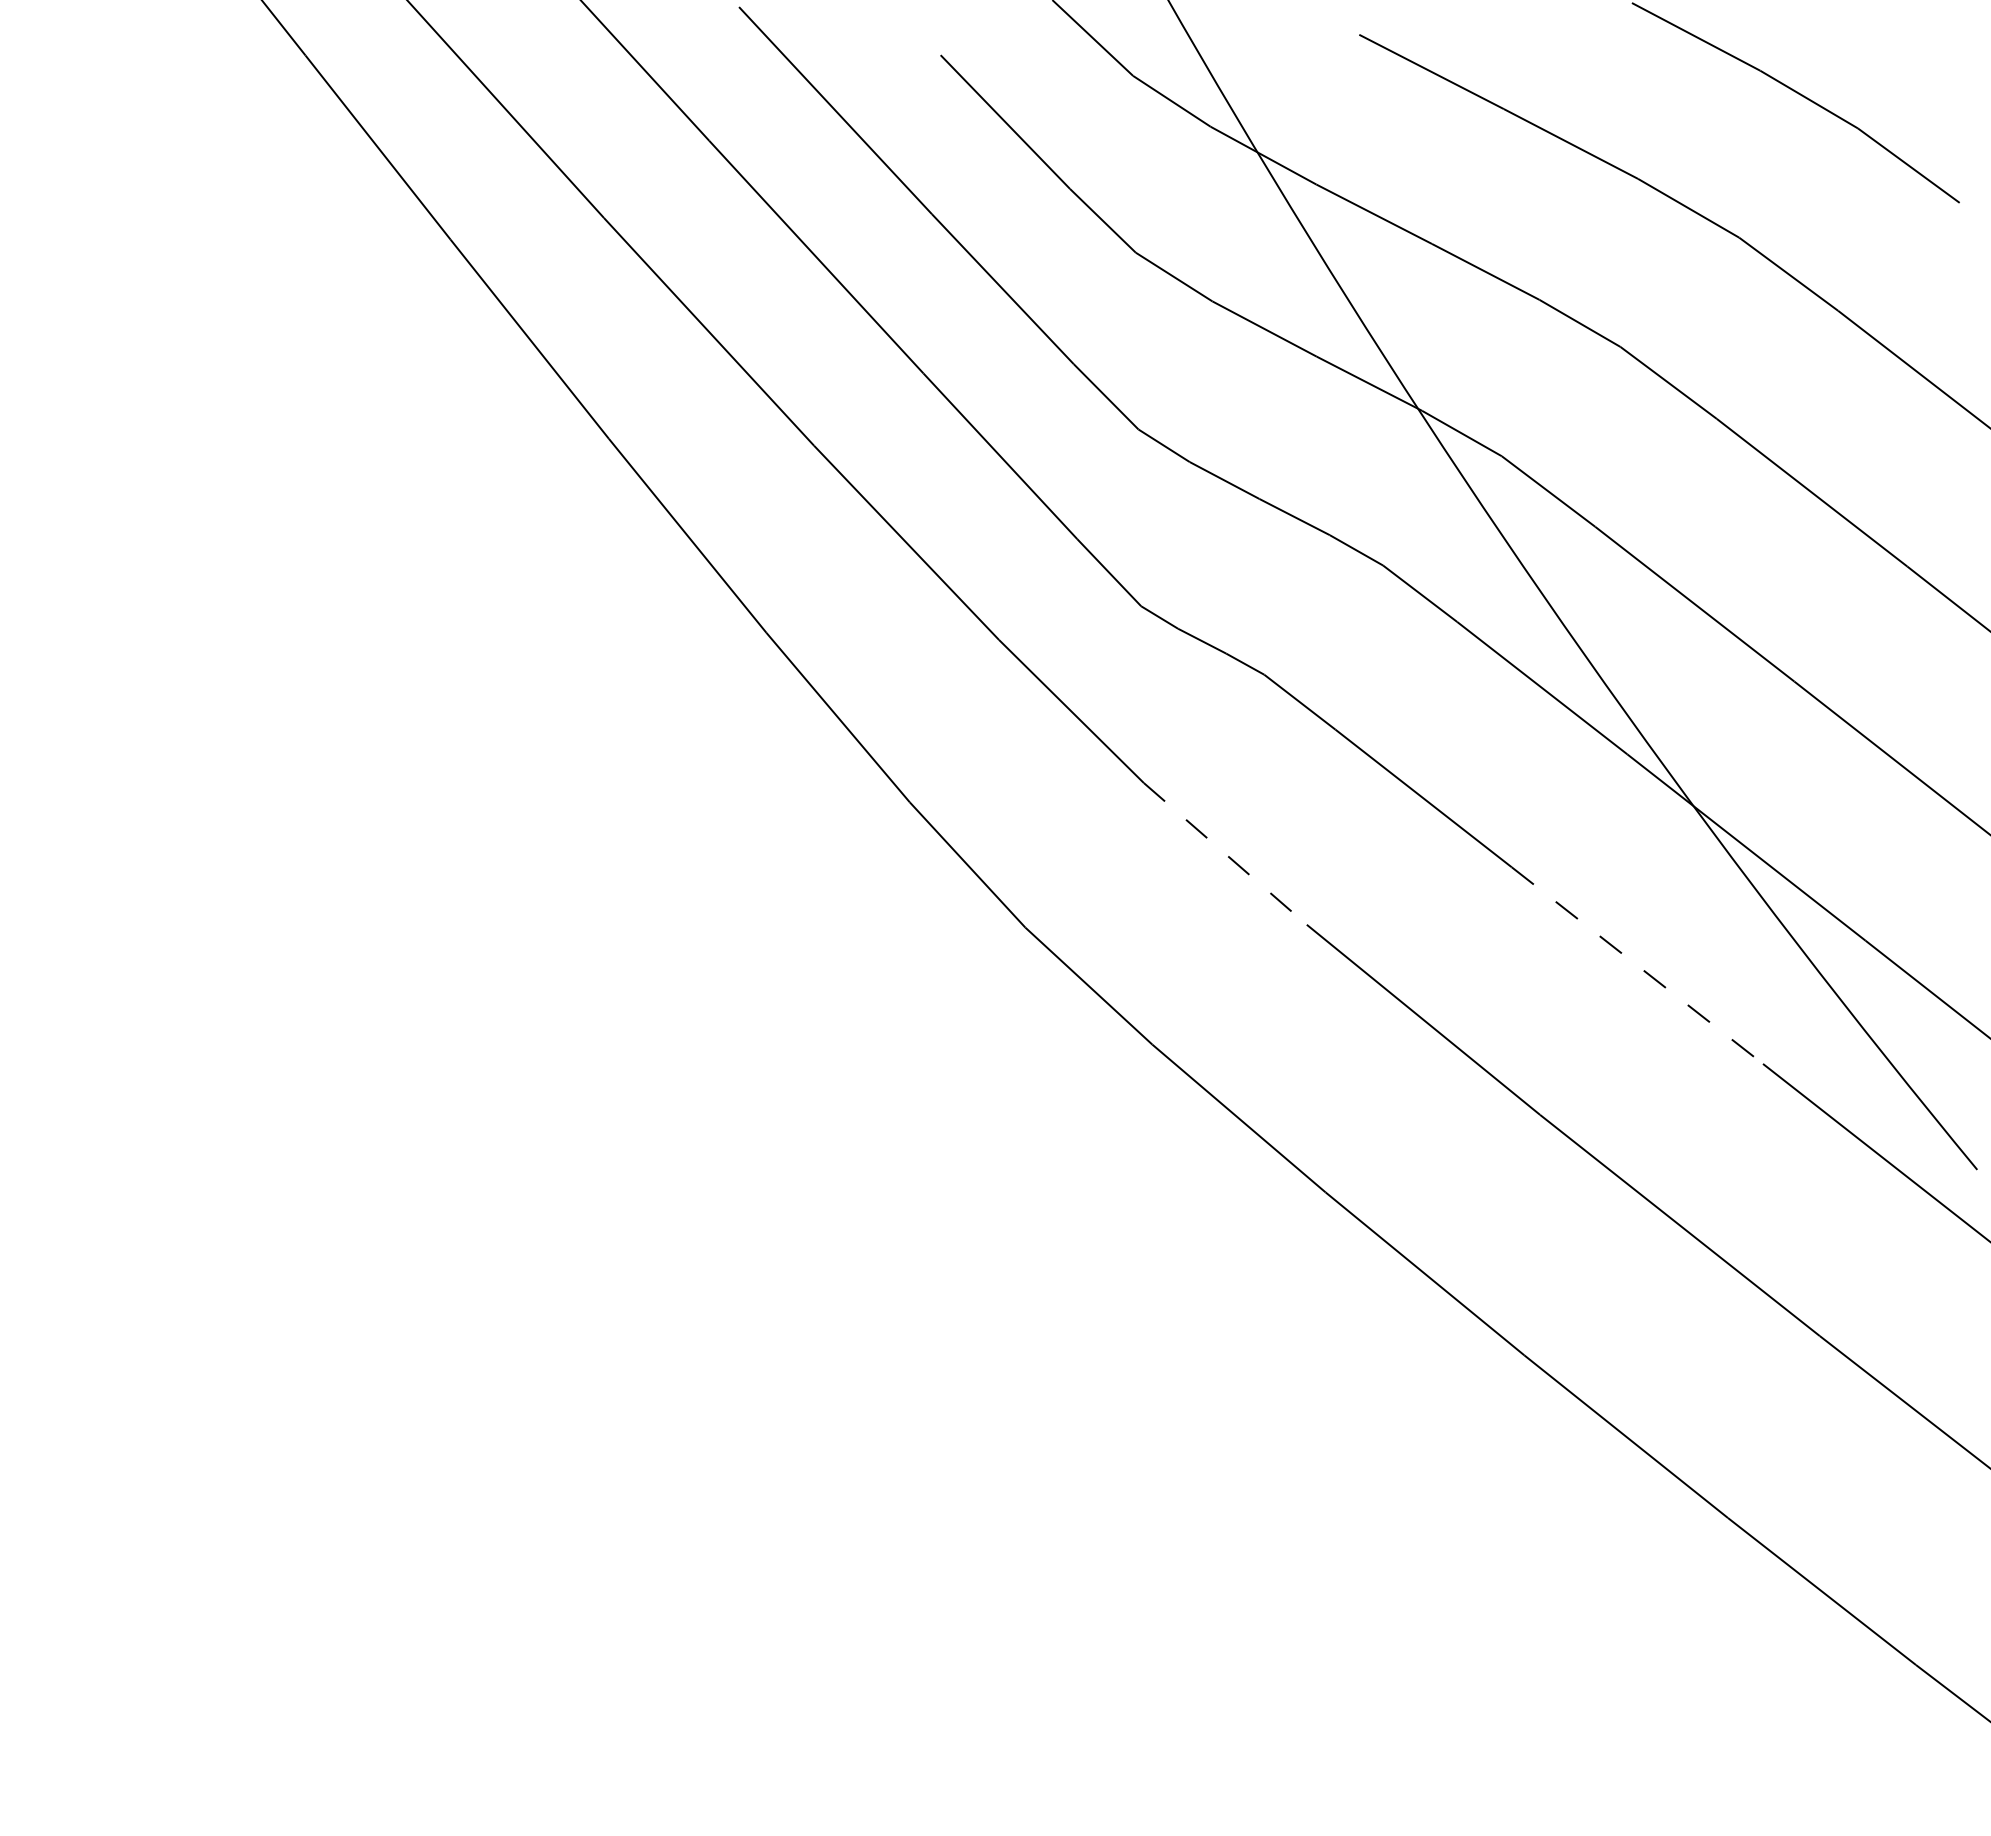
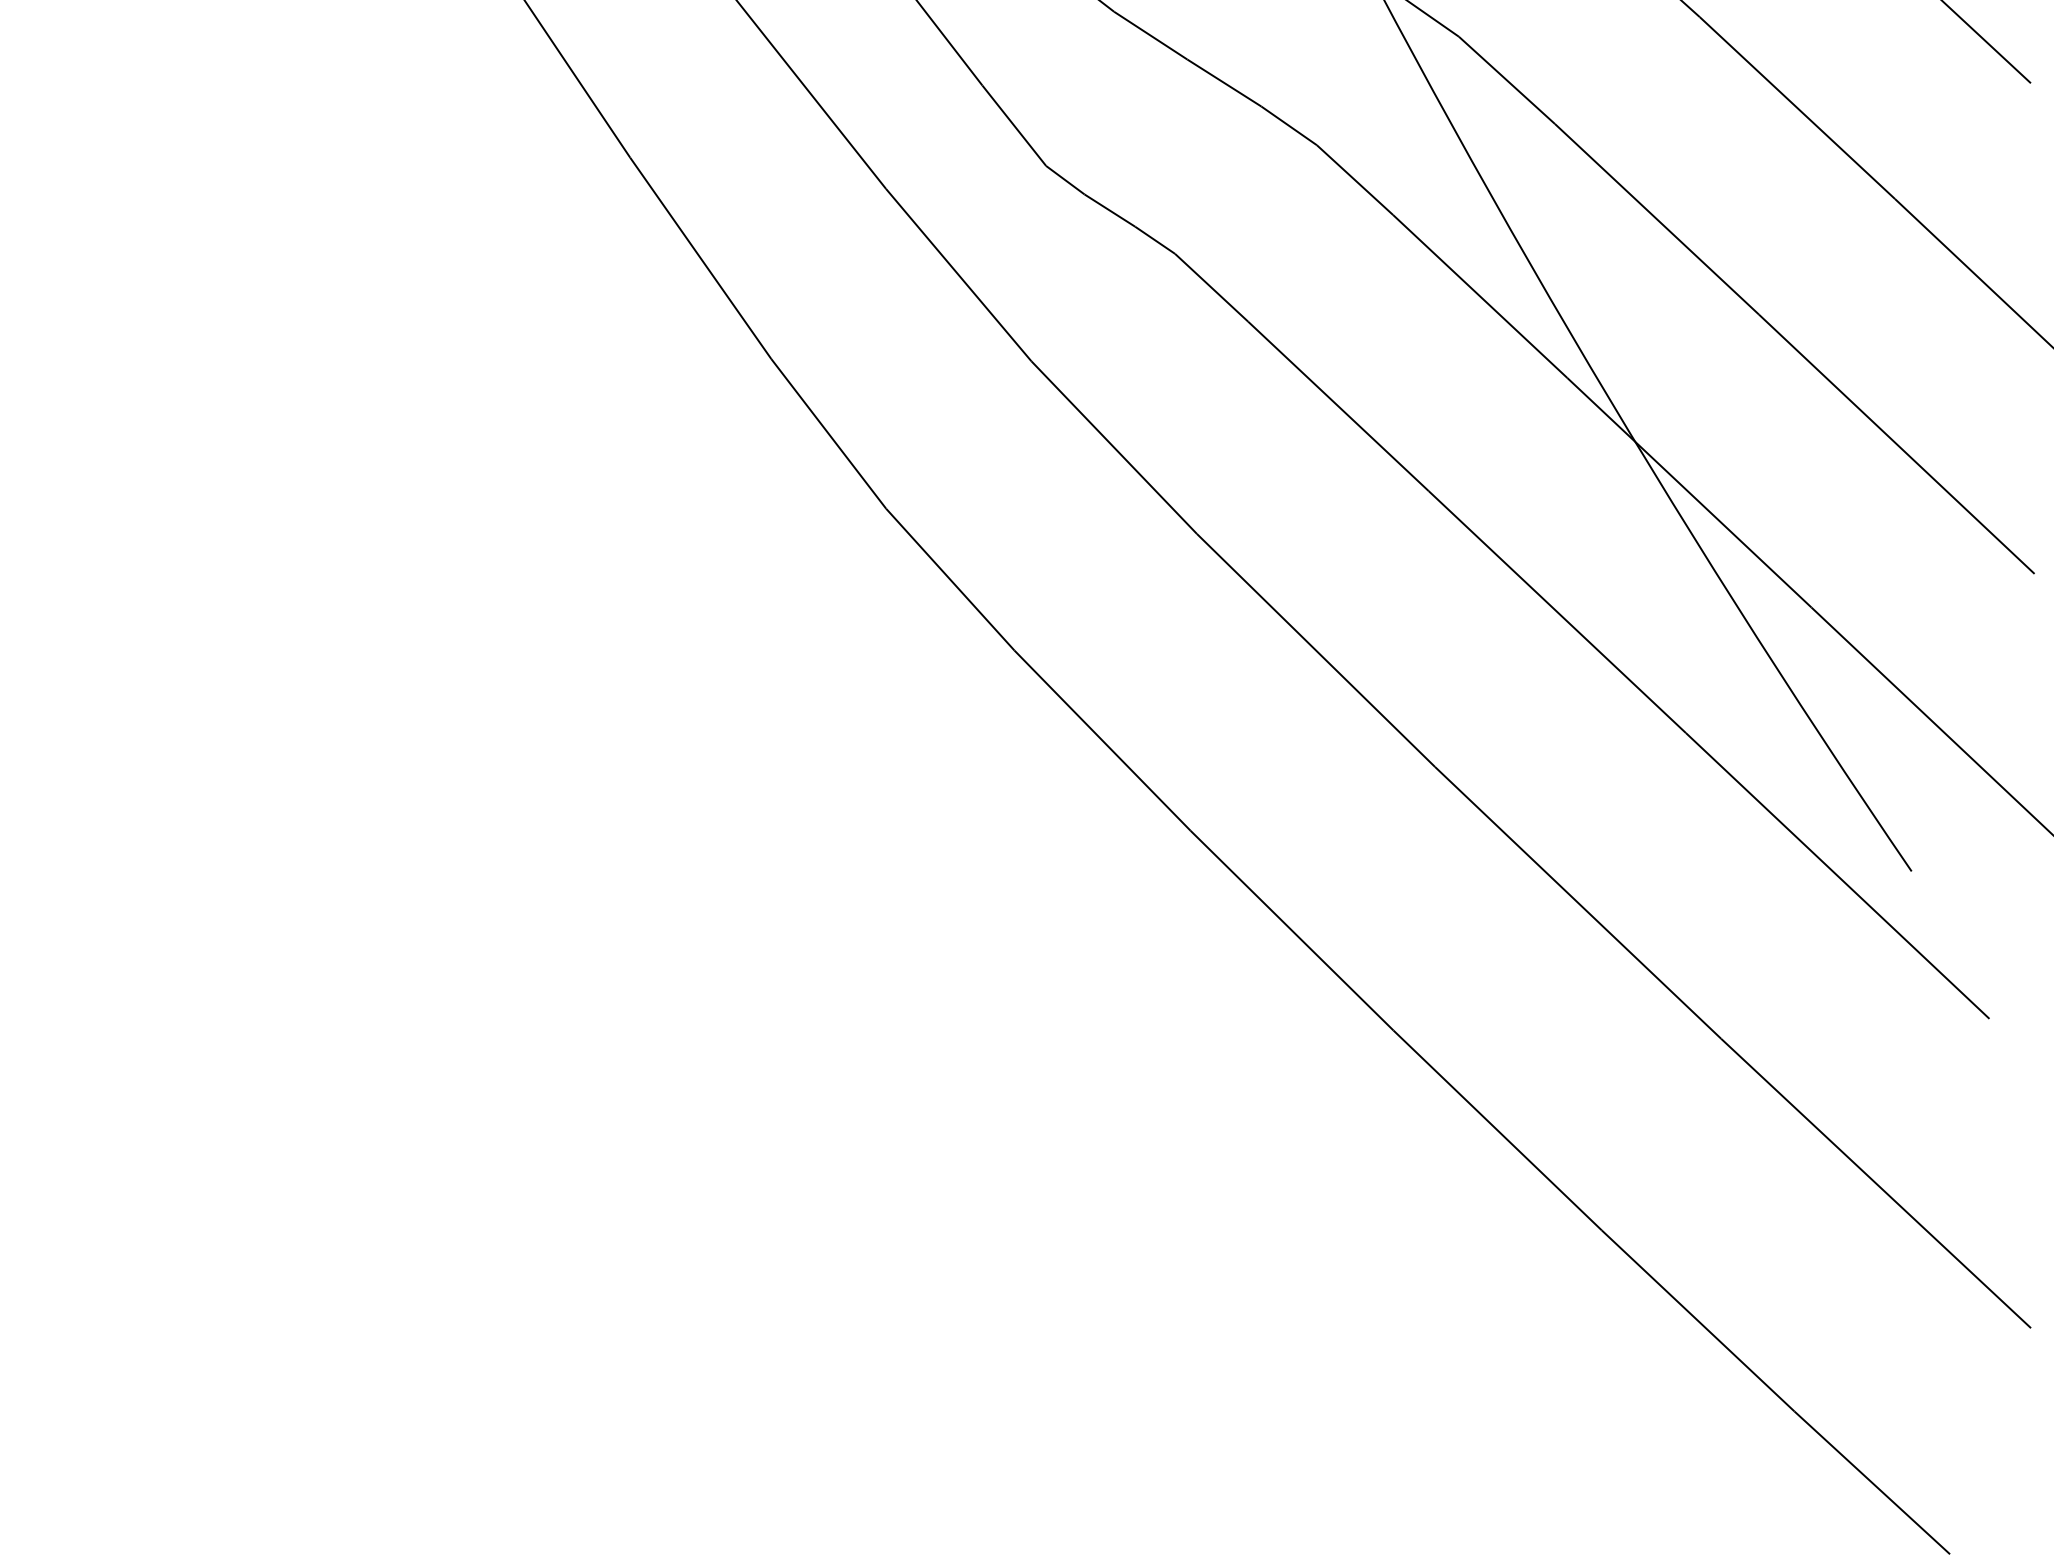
line: (1225, 853) -> (1114, 447), dashed -> solid
line: (1637, 965) -> (1557, 611), dashed -> solid

